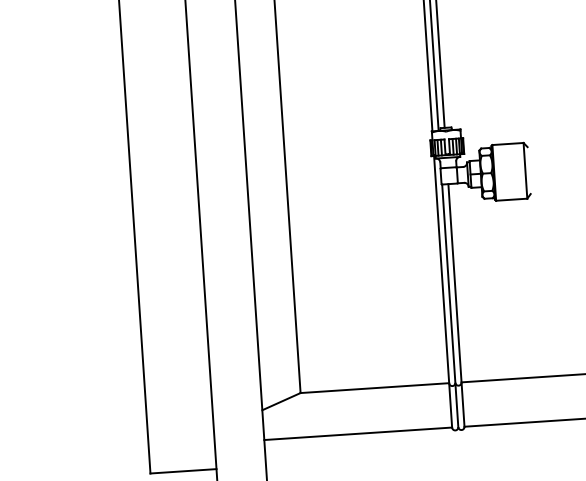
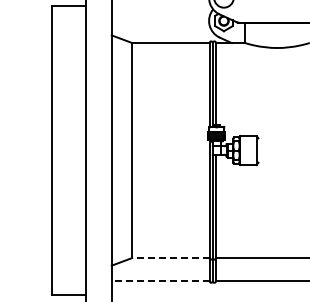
line: (374, 389) -> (170, 258), solid -> dashed
line: (357, 434) -> (160, 281), solid -> dashed

